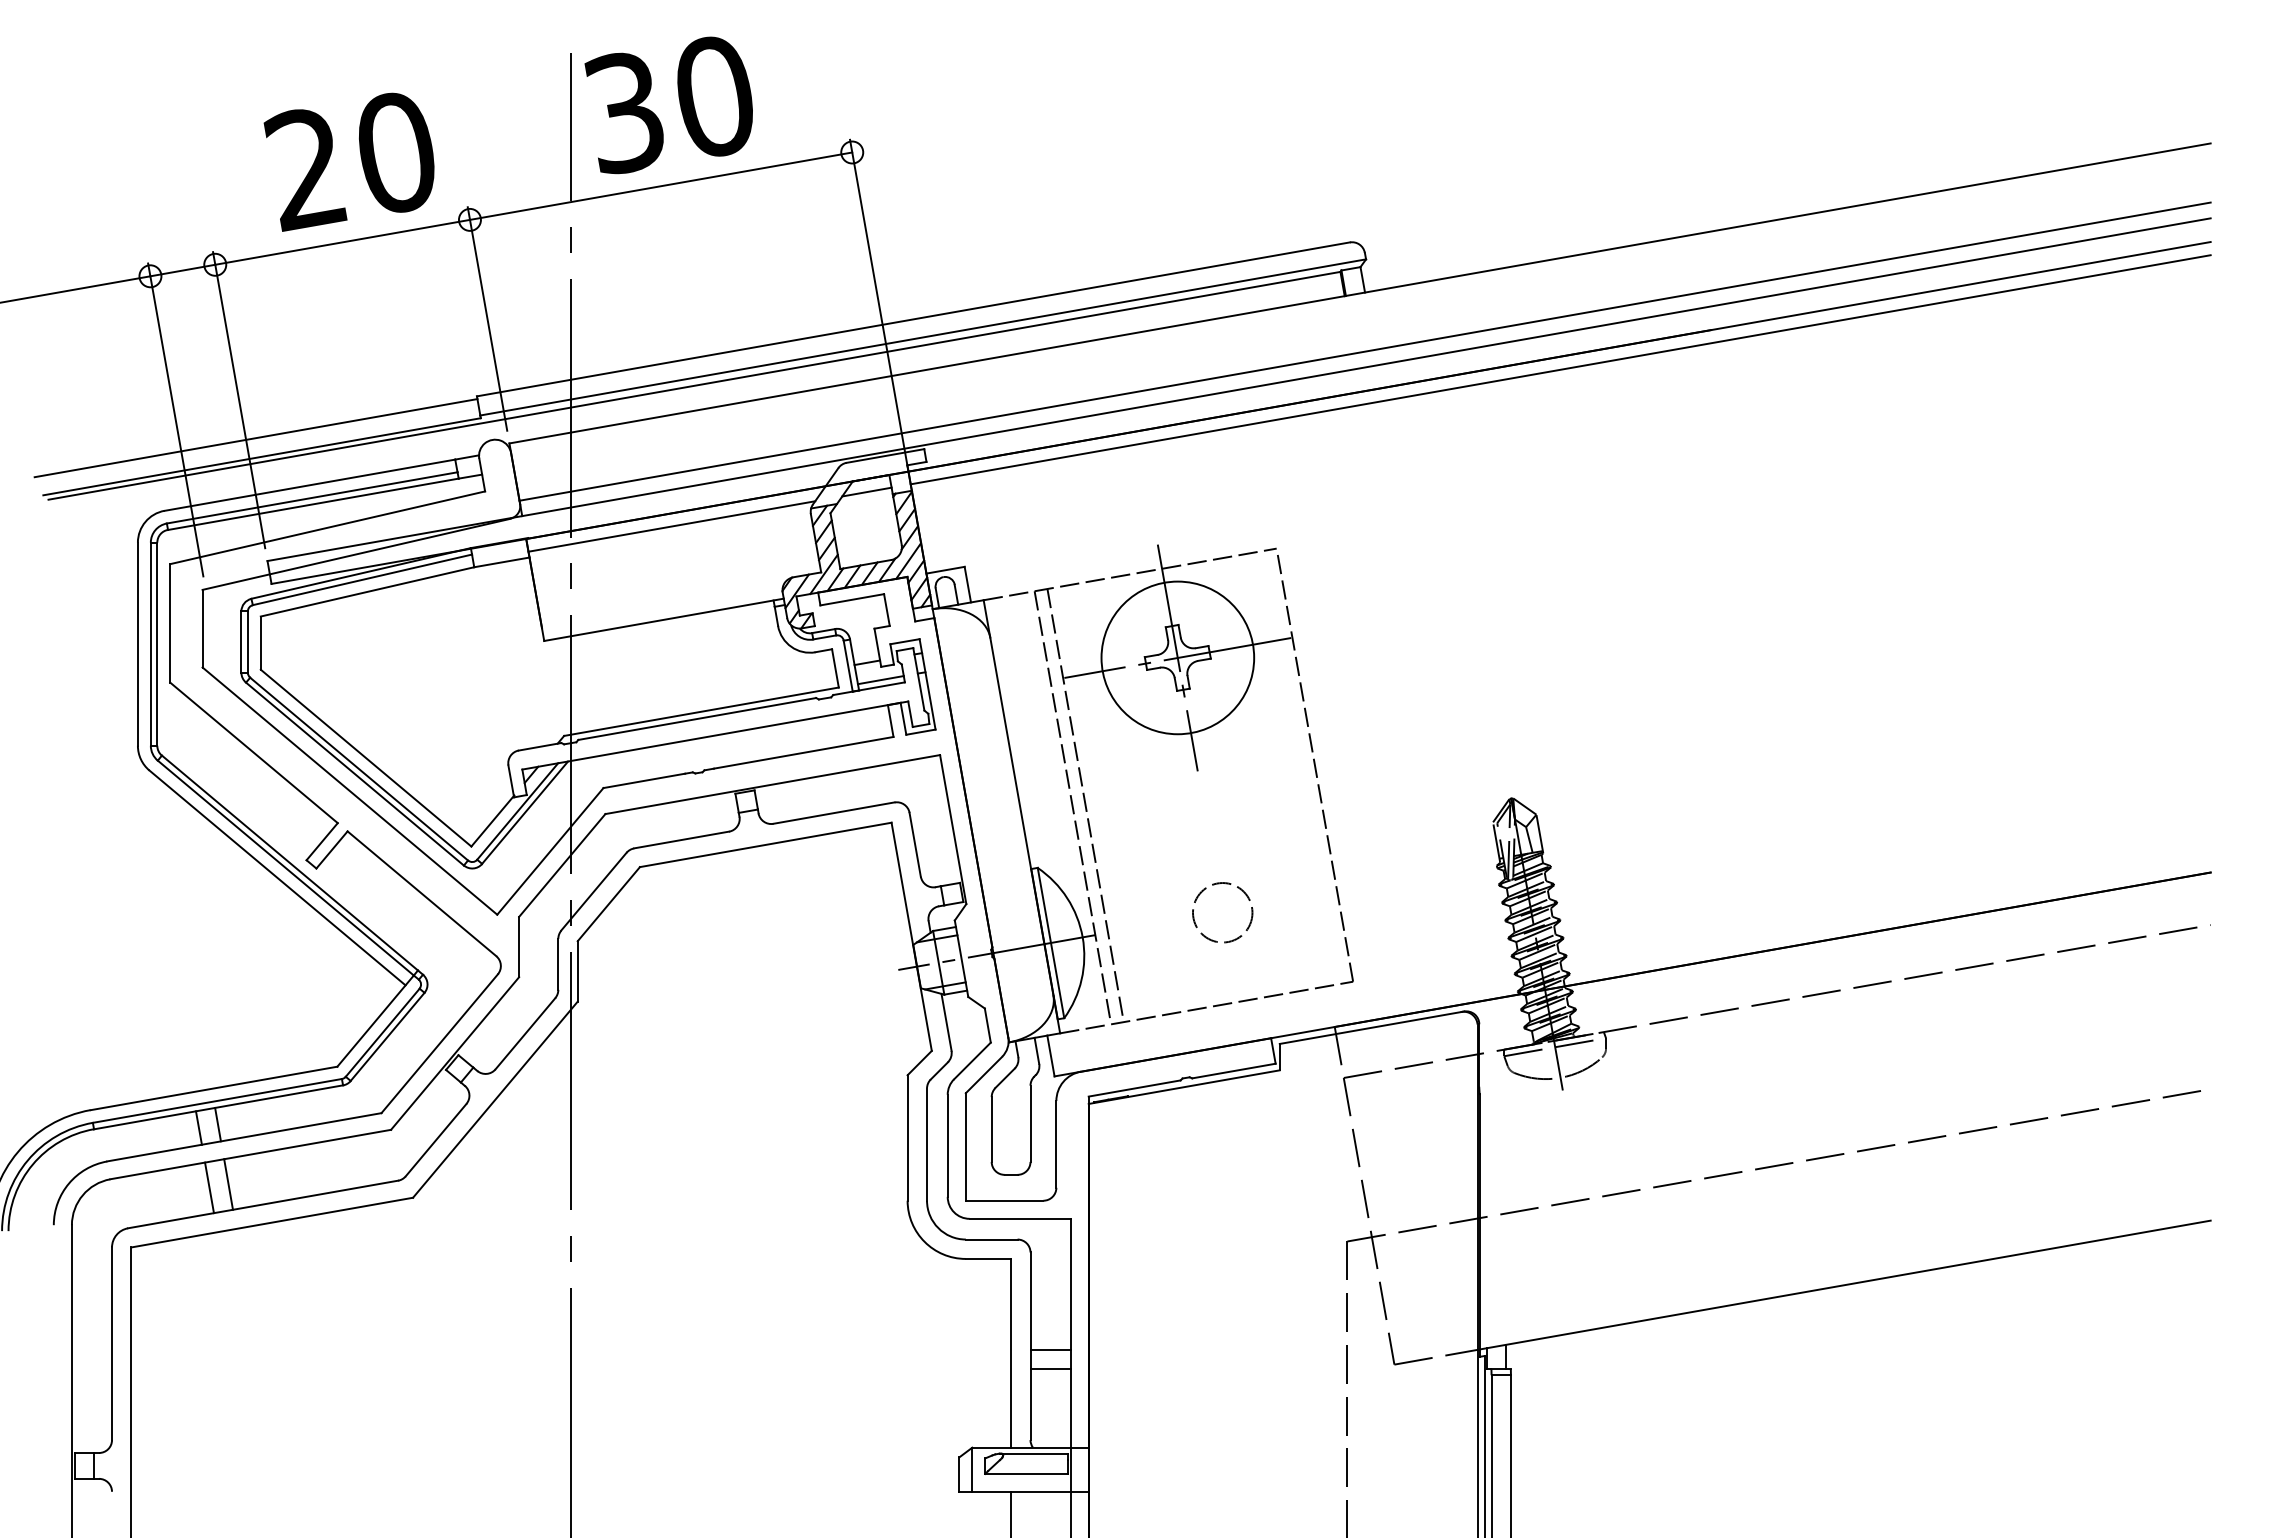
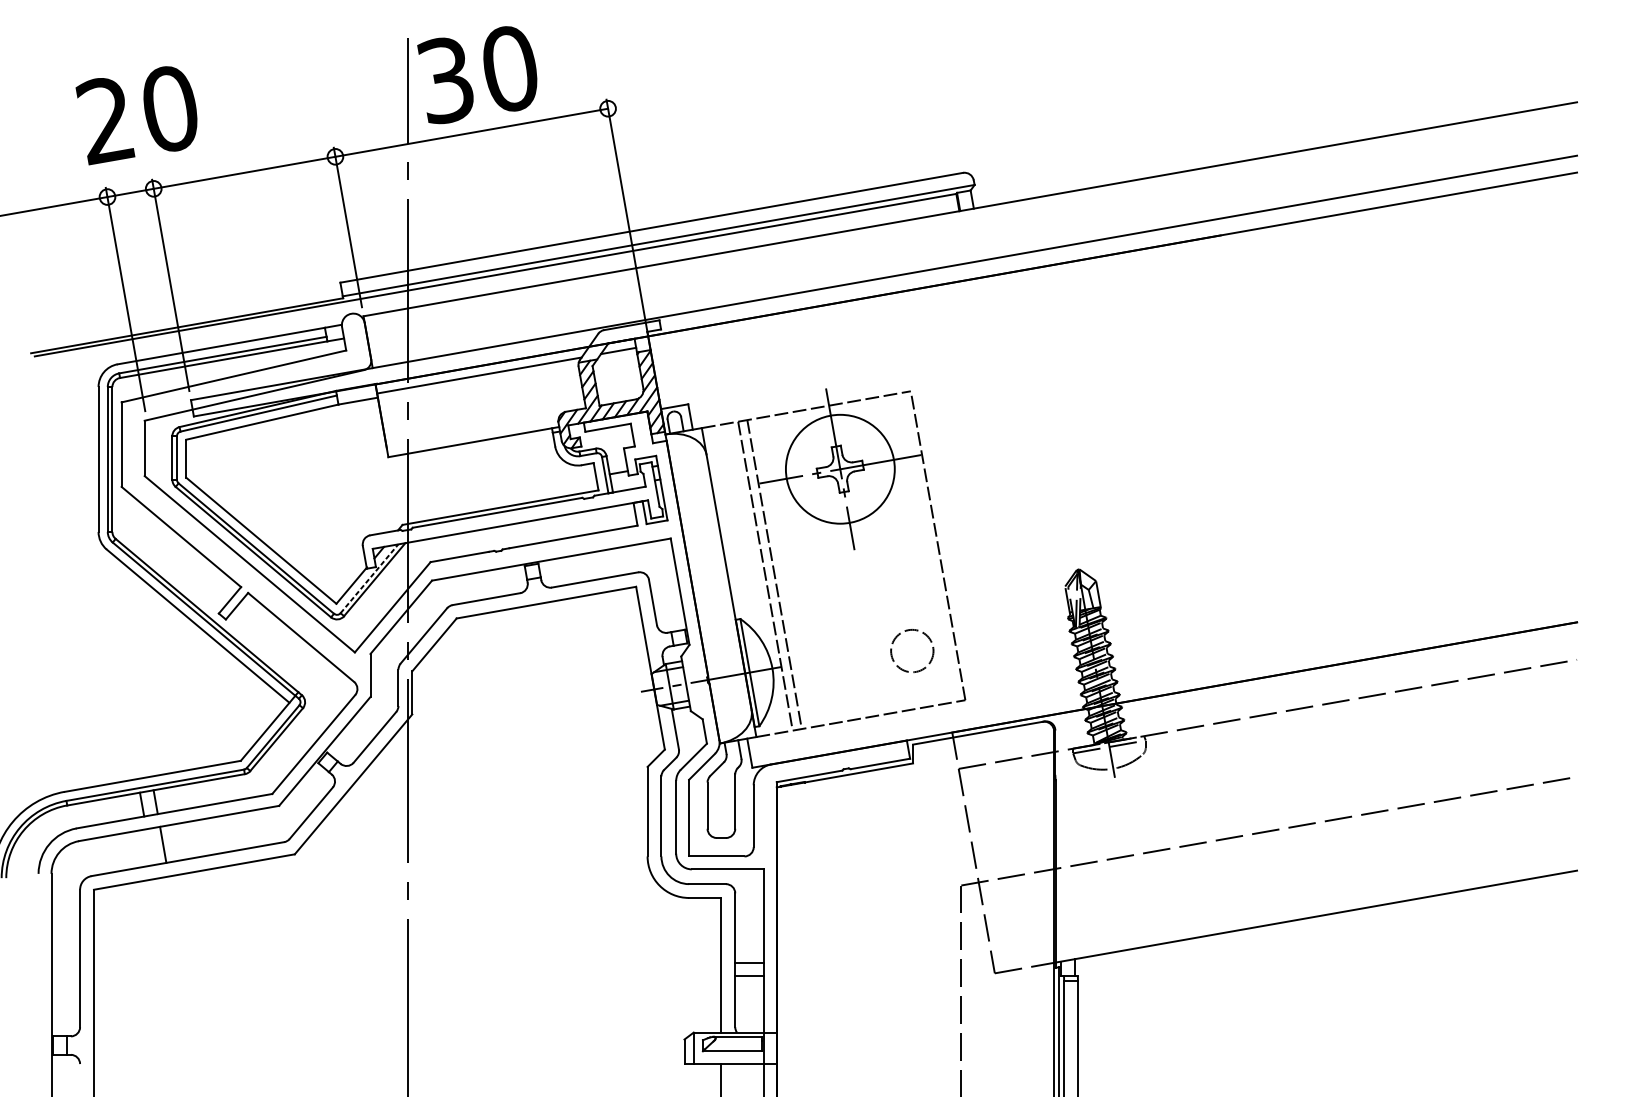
text: (348, 161) -> (136, 115), moved
line: (1364, 351) -> (973, 250), removed
line: (1560, 369) -> (1113, 263), removed
line: (255, 438) -> (182, 312), removed
line: (880, 680) -> (628, 485), removed
line: (517, 811) -> (369, 578), solid -> dashed
circle: (1222, 912) -> (912, 650), moved
line: (209, 1187) -> (149, 847), removed

